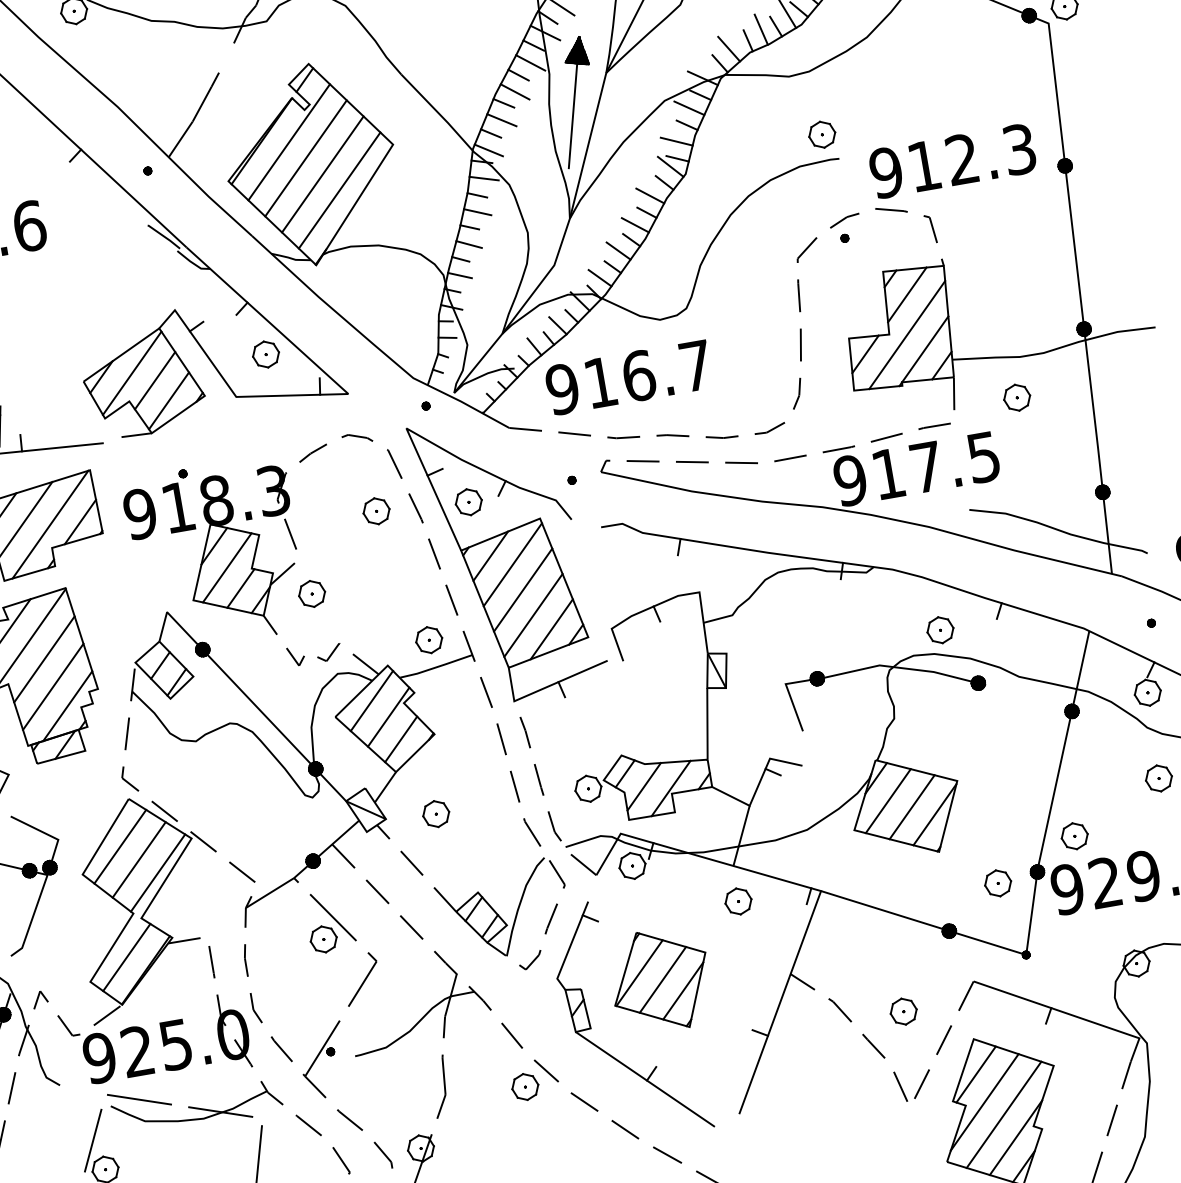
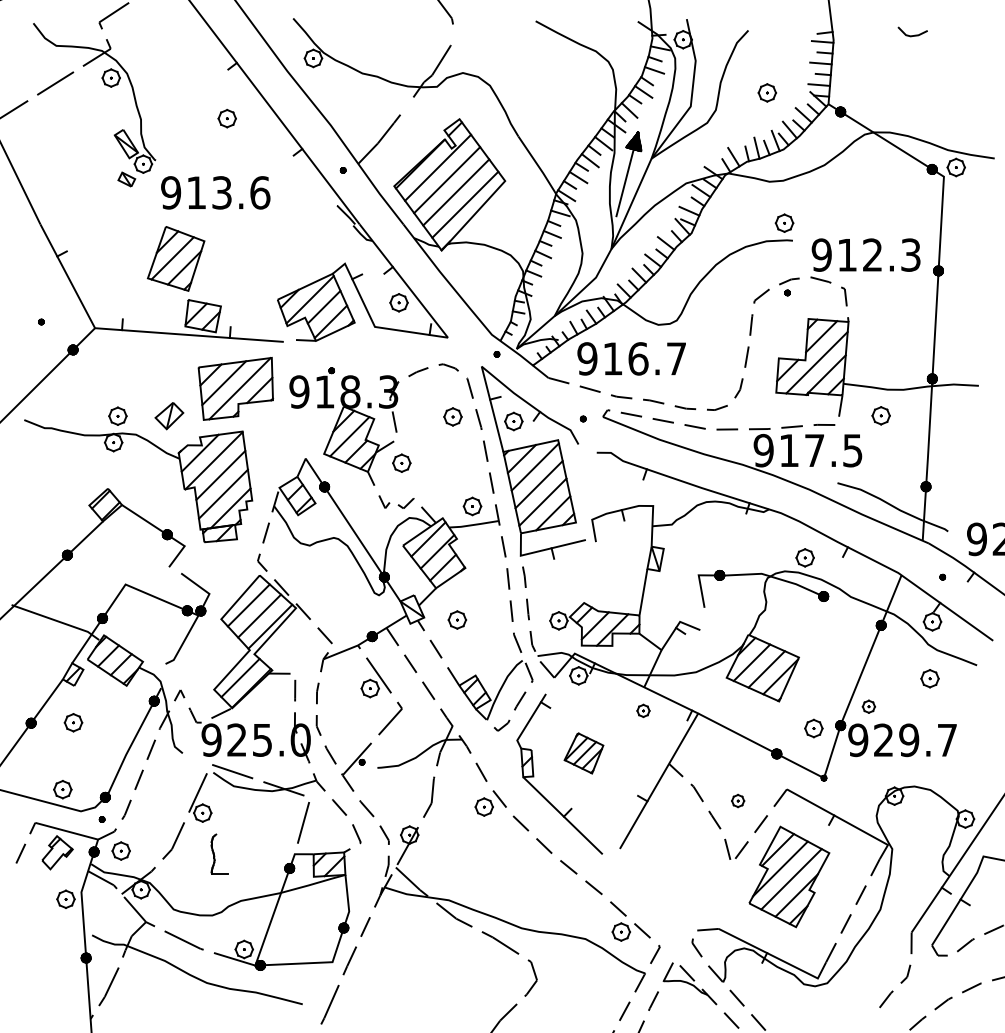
part: (1074, 836) -> (868, 706), size x0.7
part: (738, 900) -> (643, 710), size x0.7
part: (659, 980) -> (583, 753), size x0.6
part: (902, 1011) -> (737, 800), size x0.7

